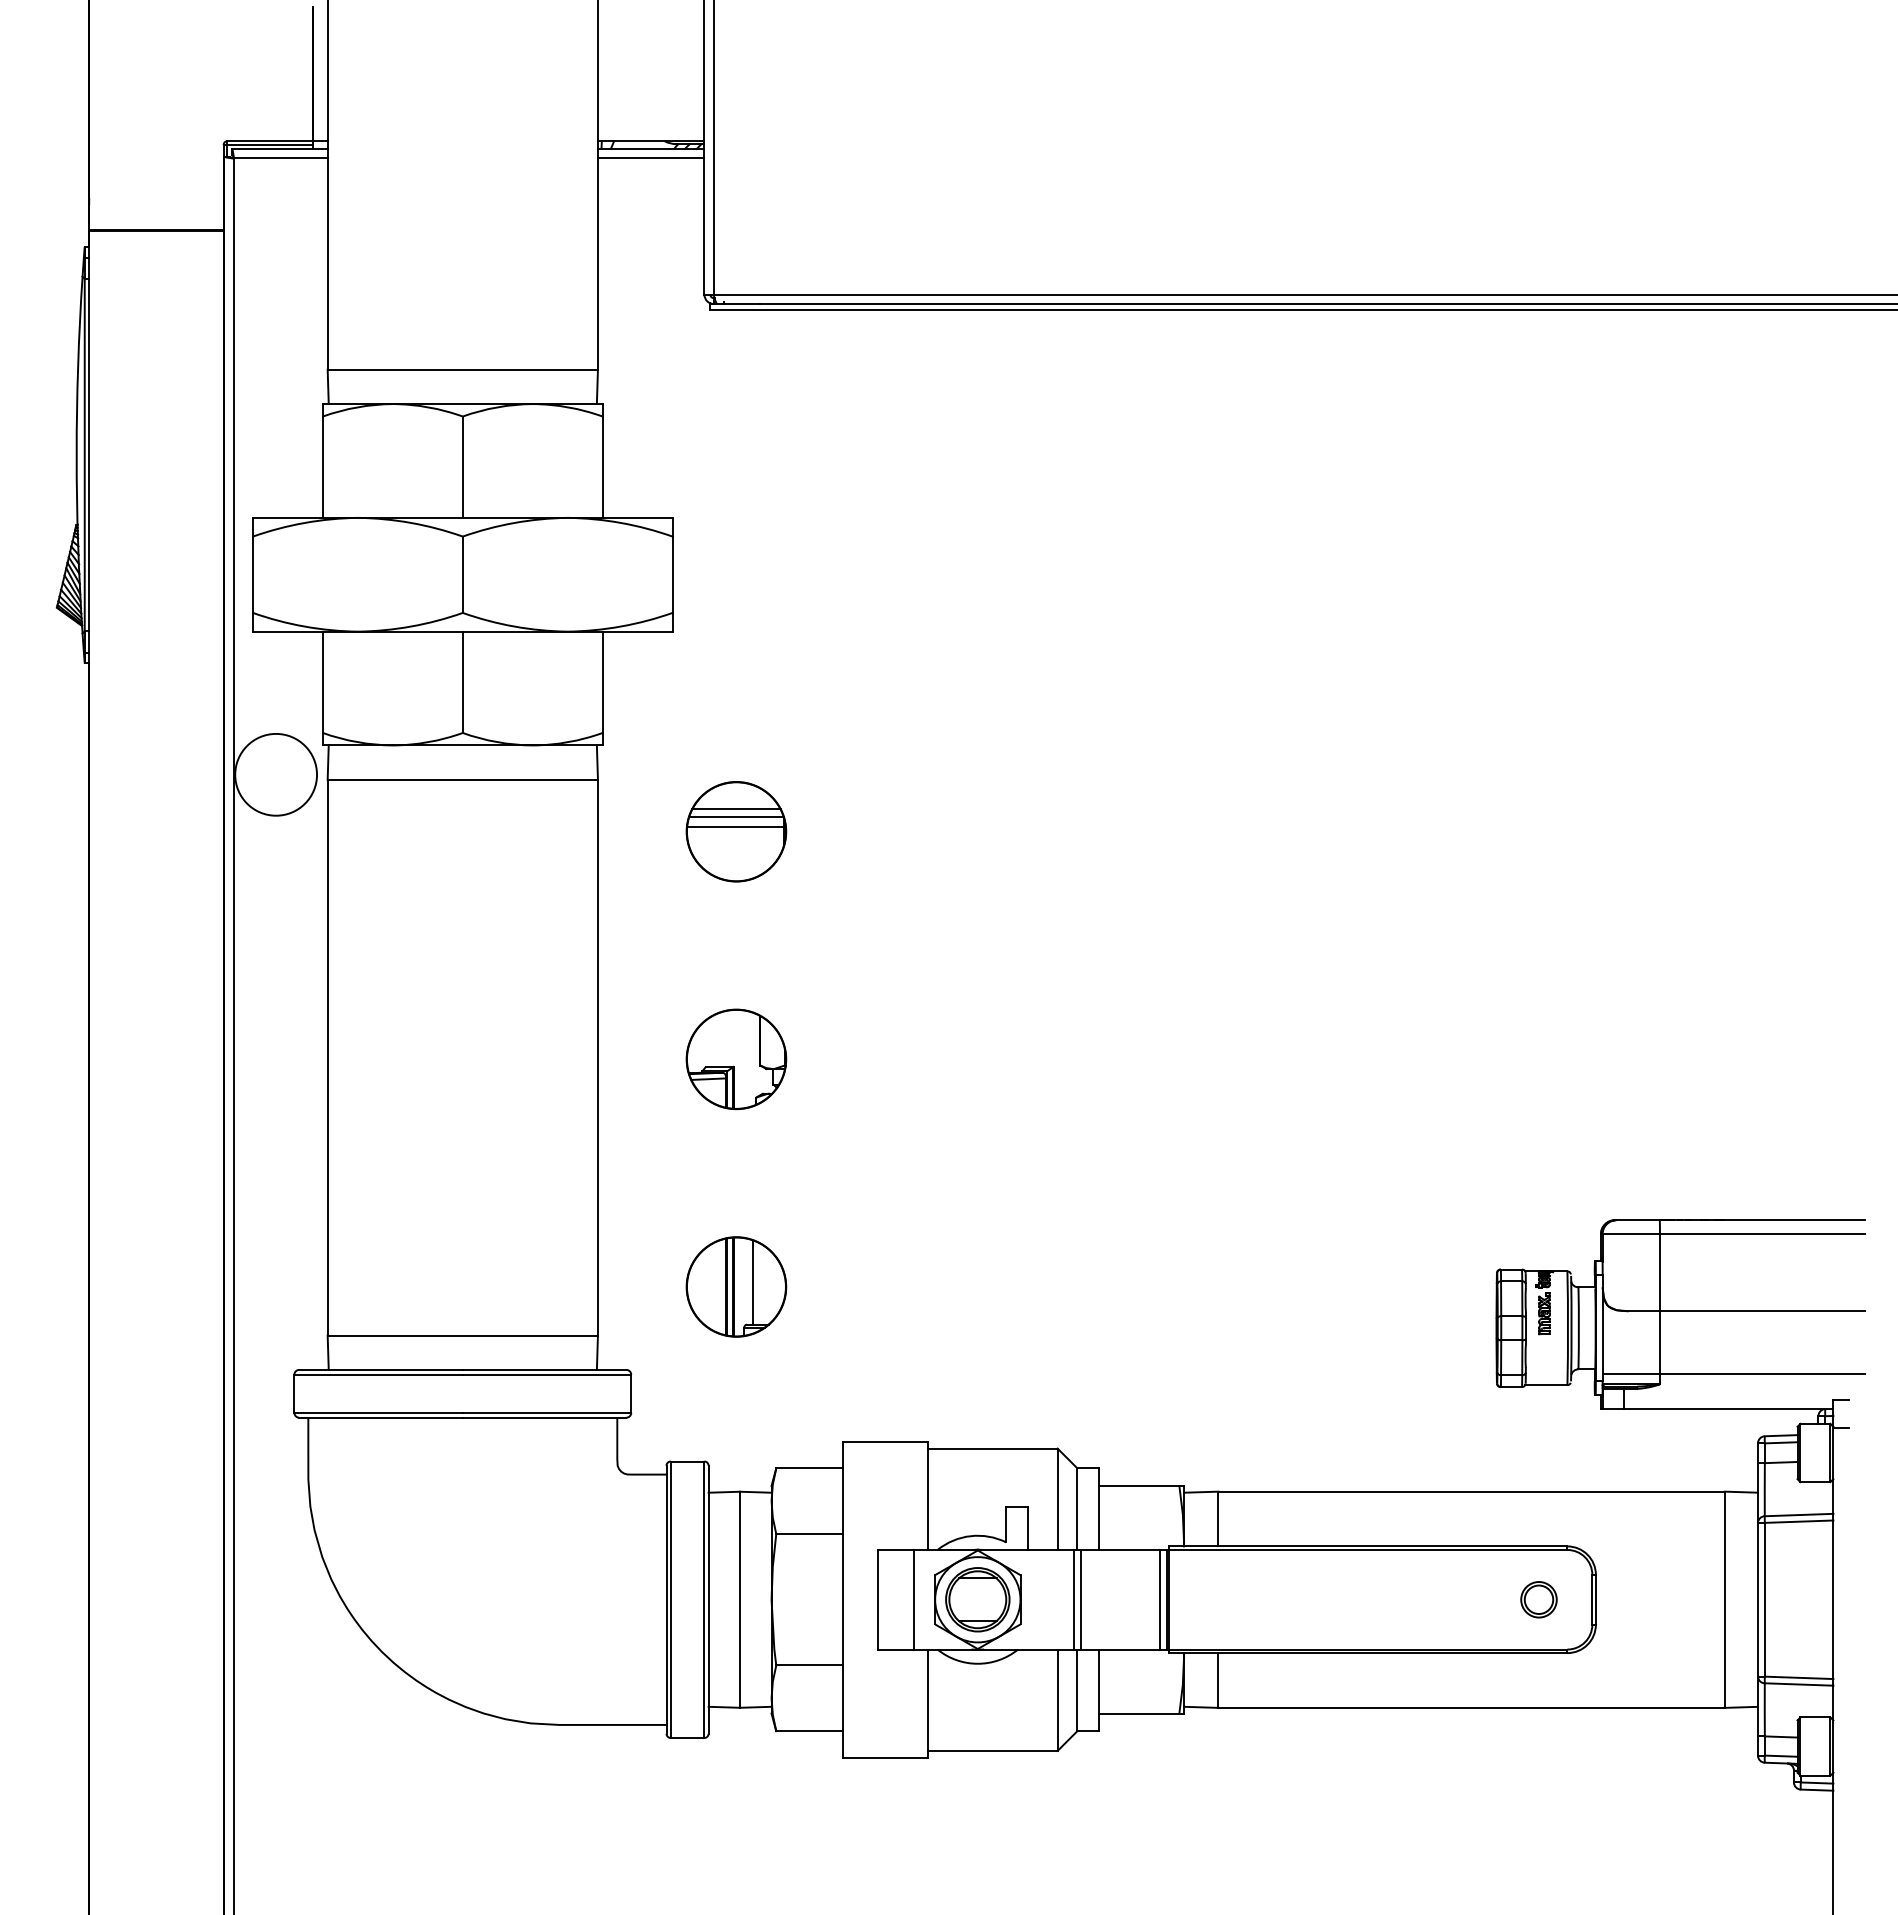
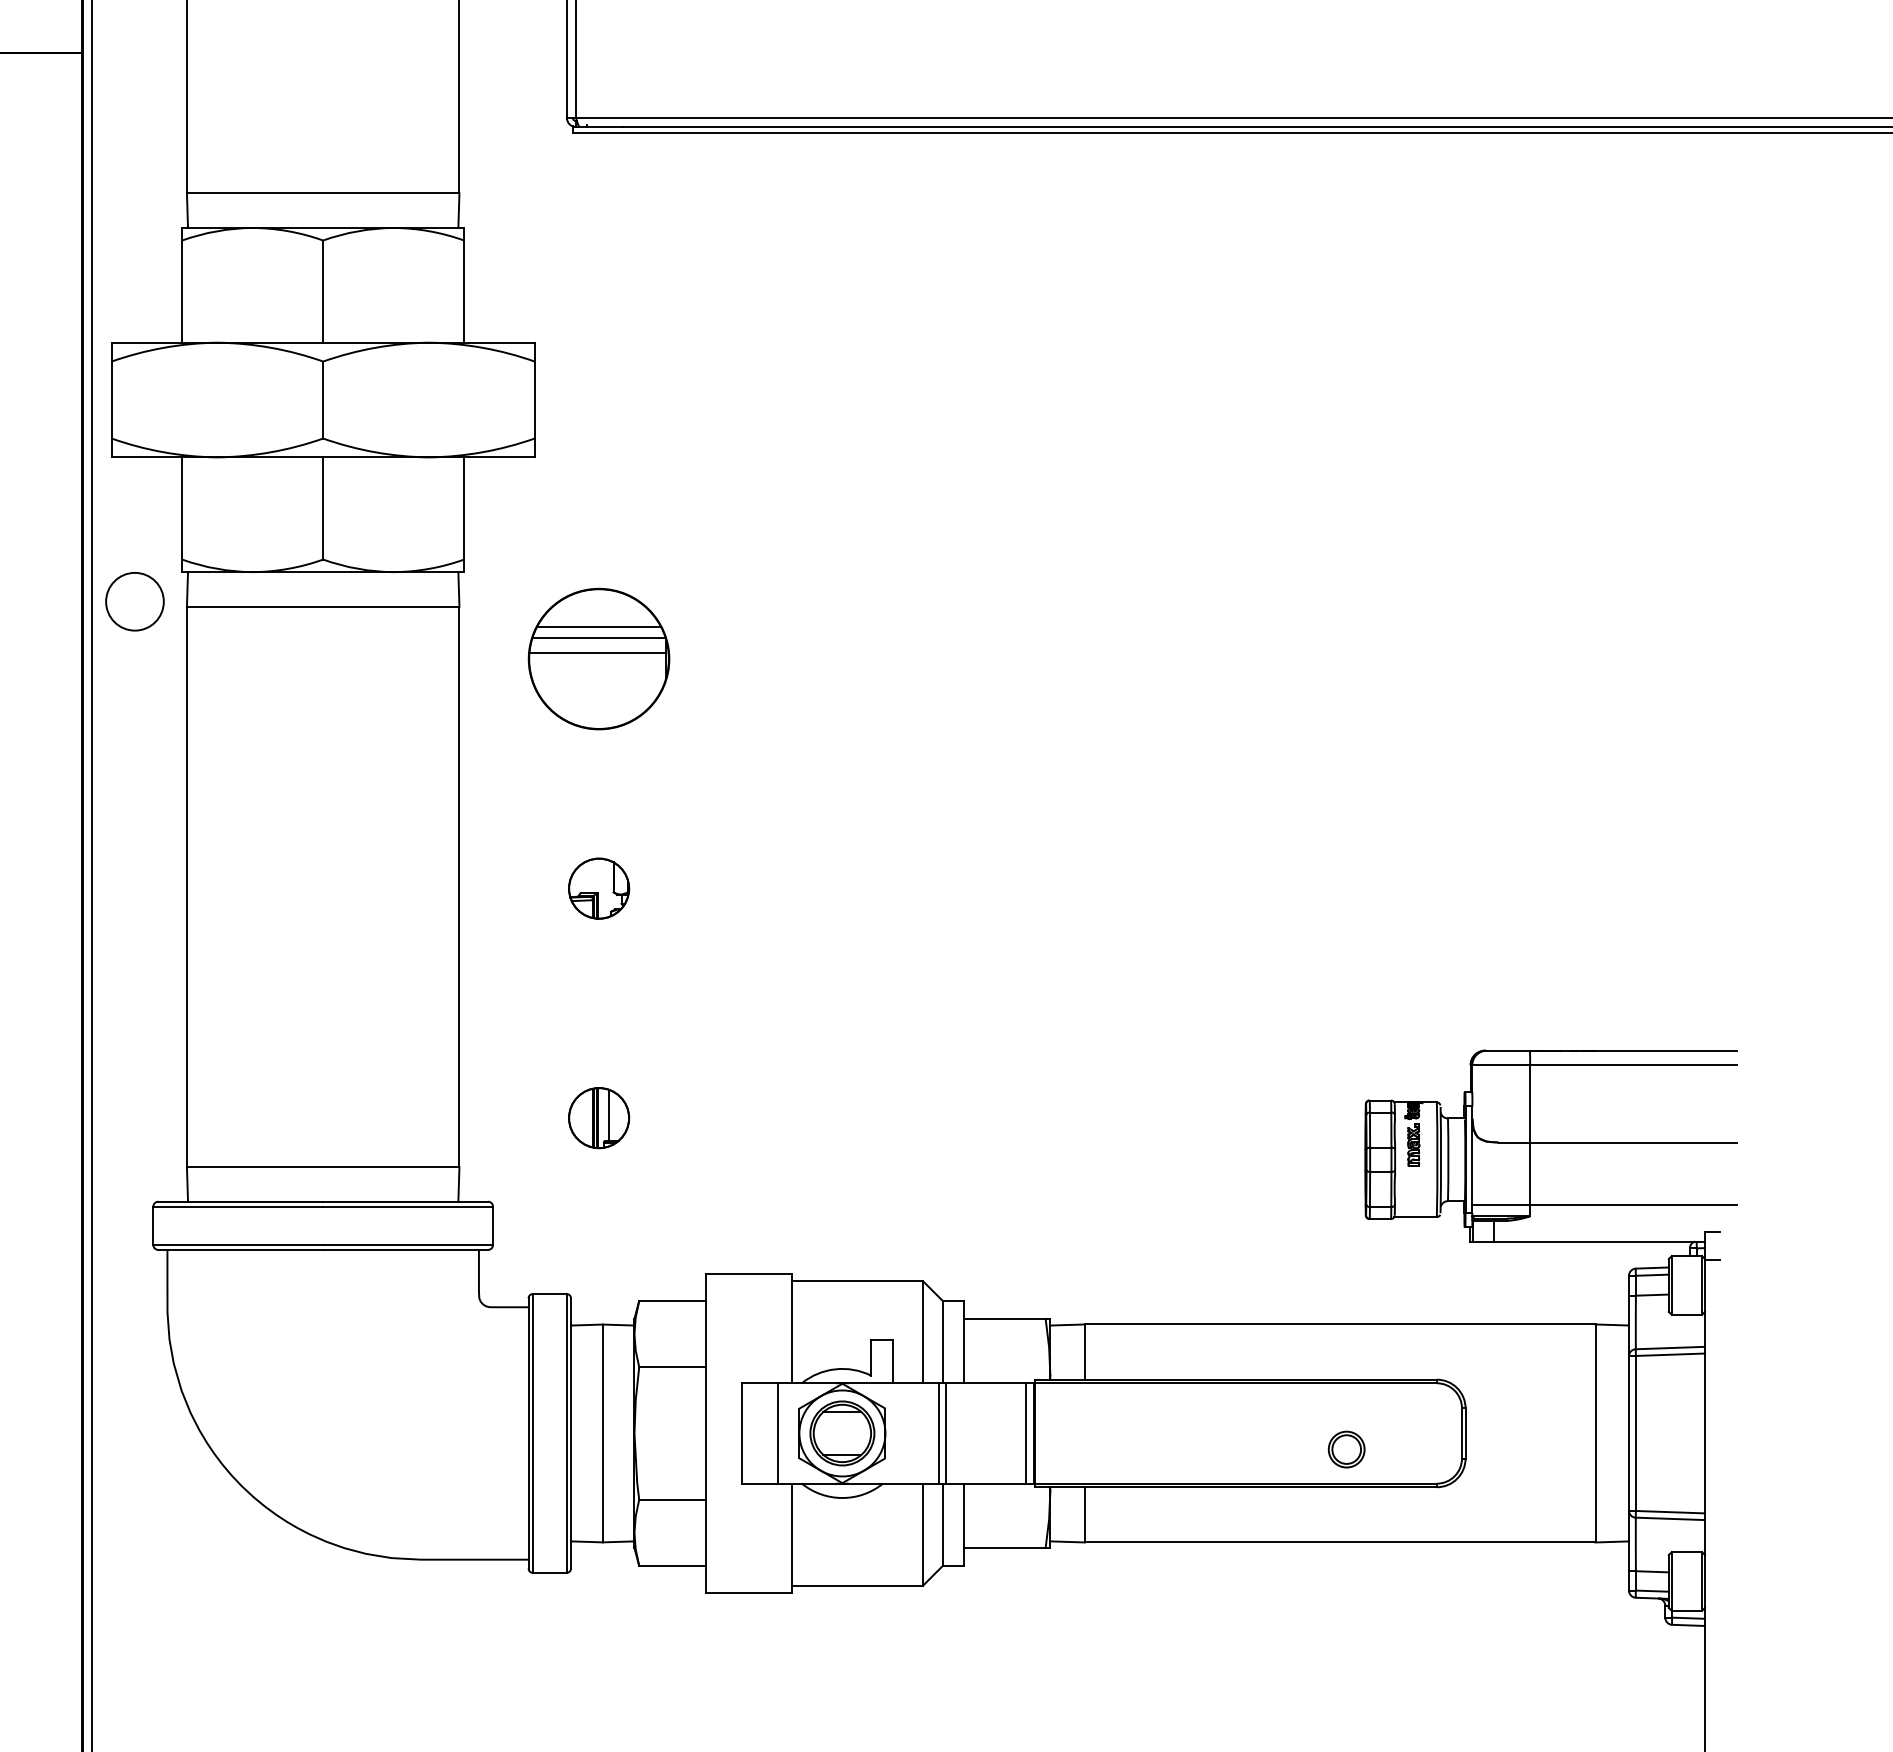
circle: (276, 774) -> (135, 601), size x0.7
part: (736, 831) -> (599, 658), size x1.4
part: (736, 1059) -> (599, 888), size x0.6
part: (736, 1286) -> (599, 1117), size x0.6
part: (1538, 1599) -> (1346, 1449), moved

